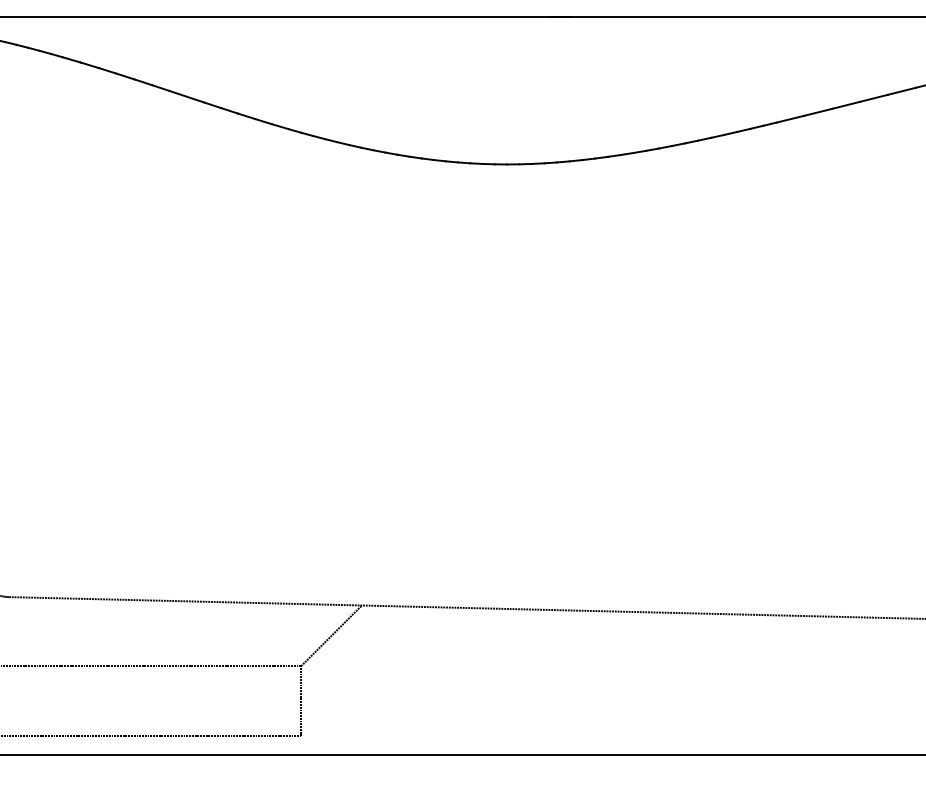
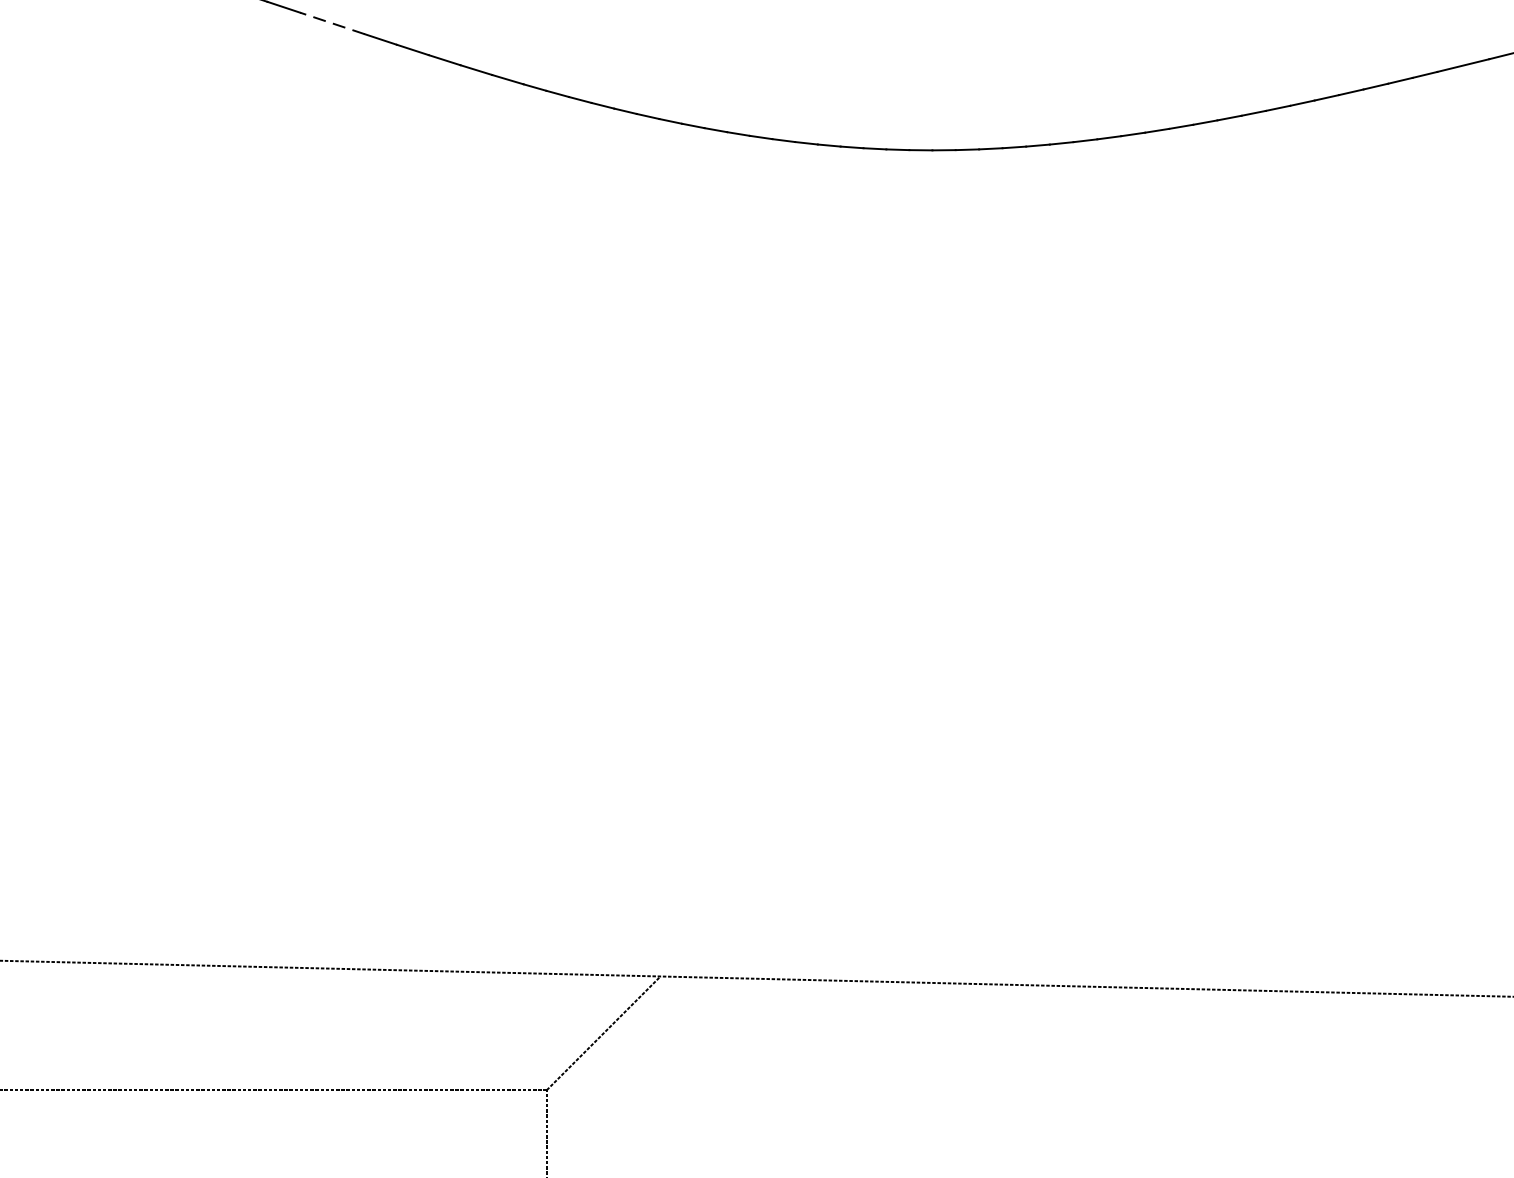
line: (186, 96) -> (331, 23), solid -> dashed

